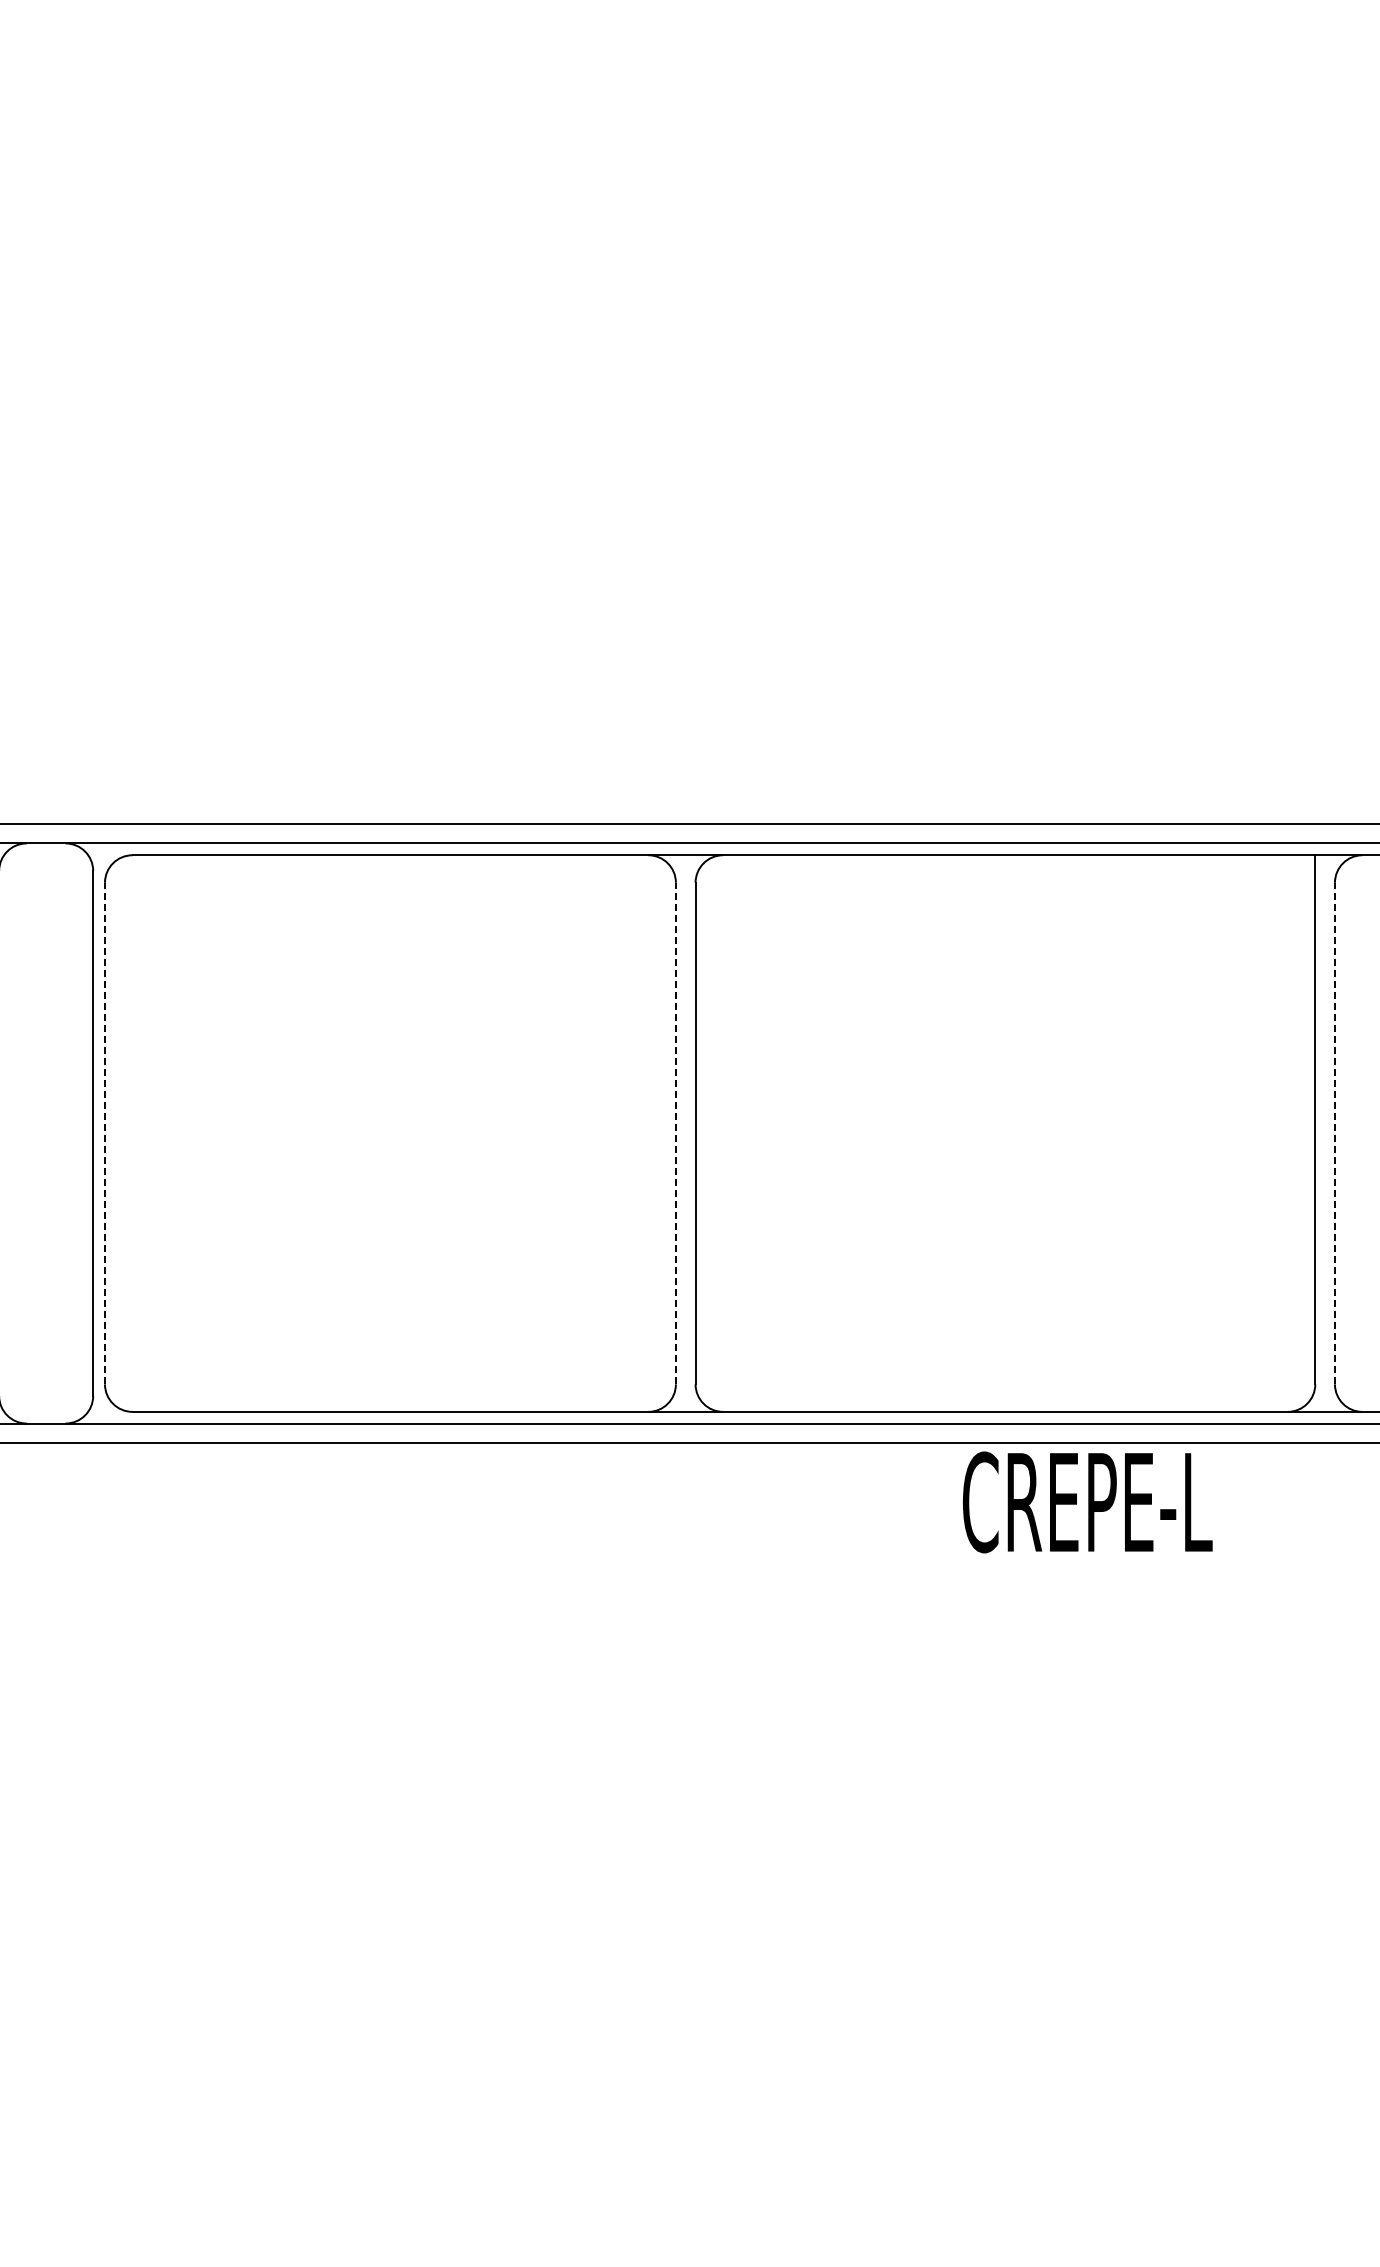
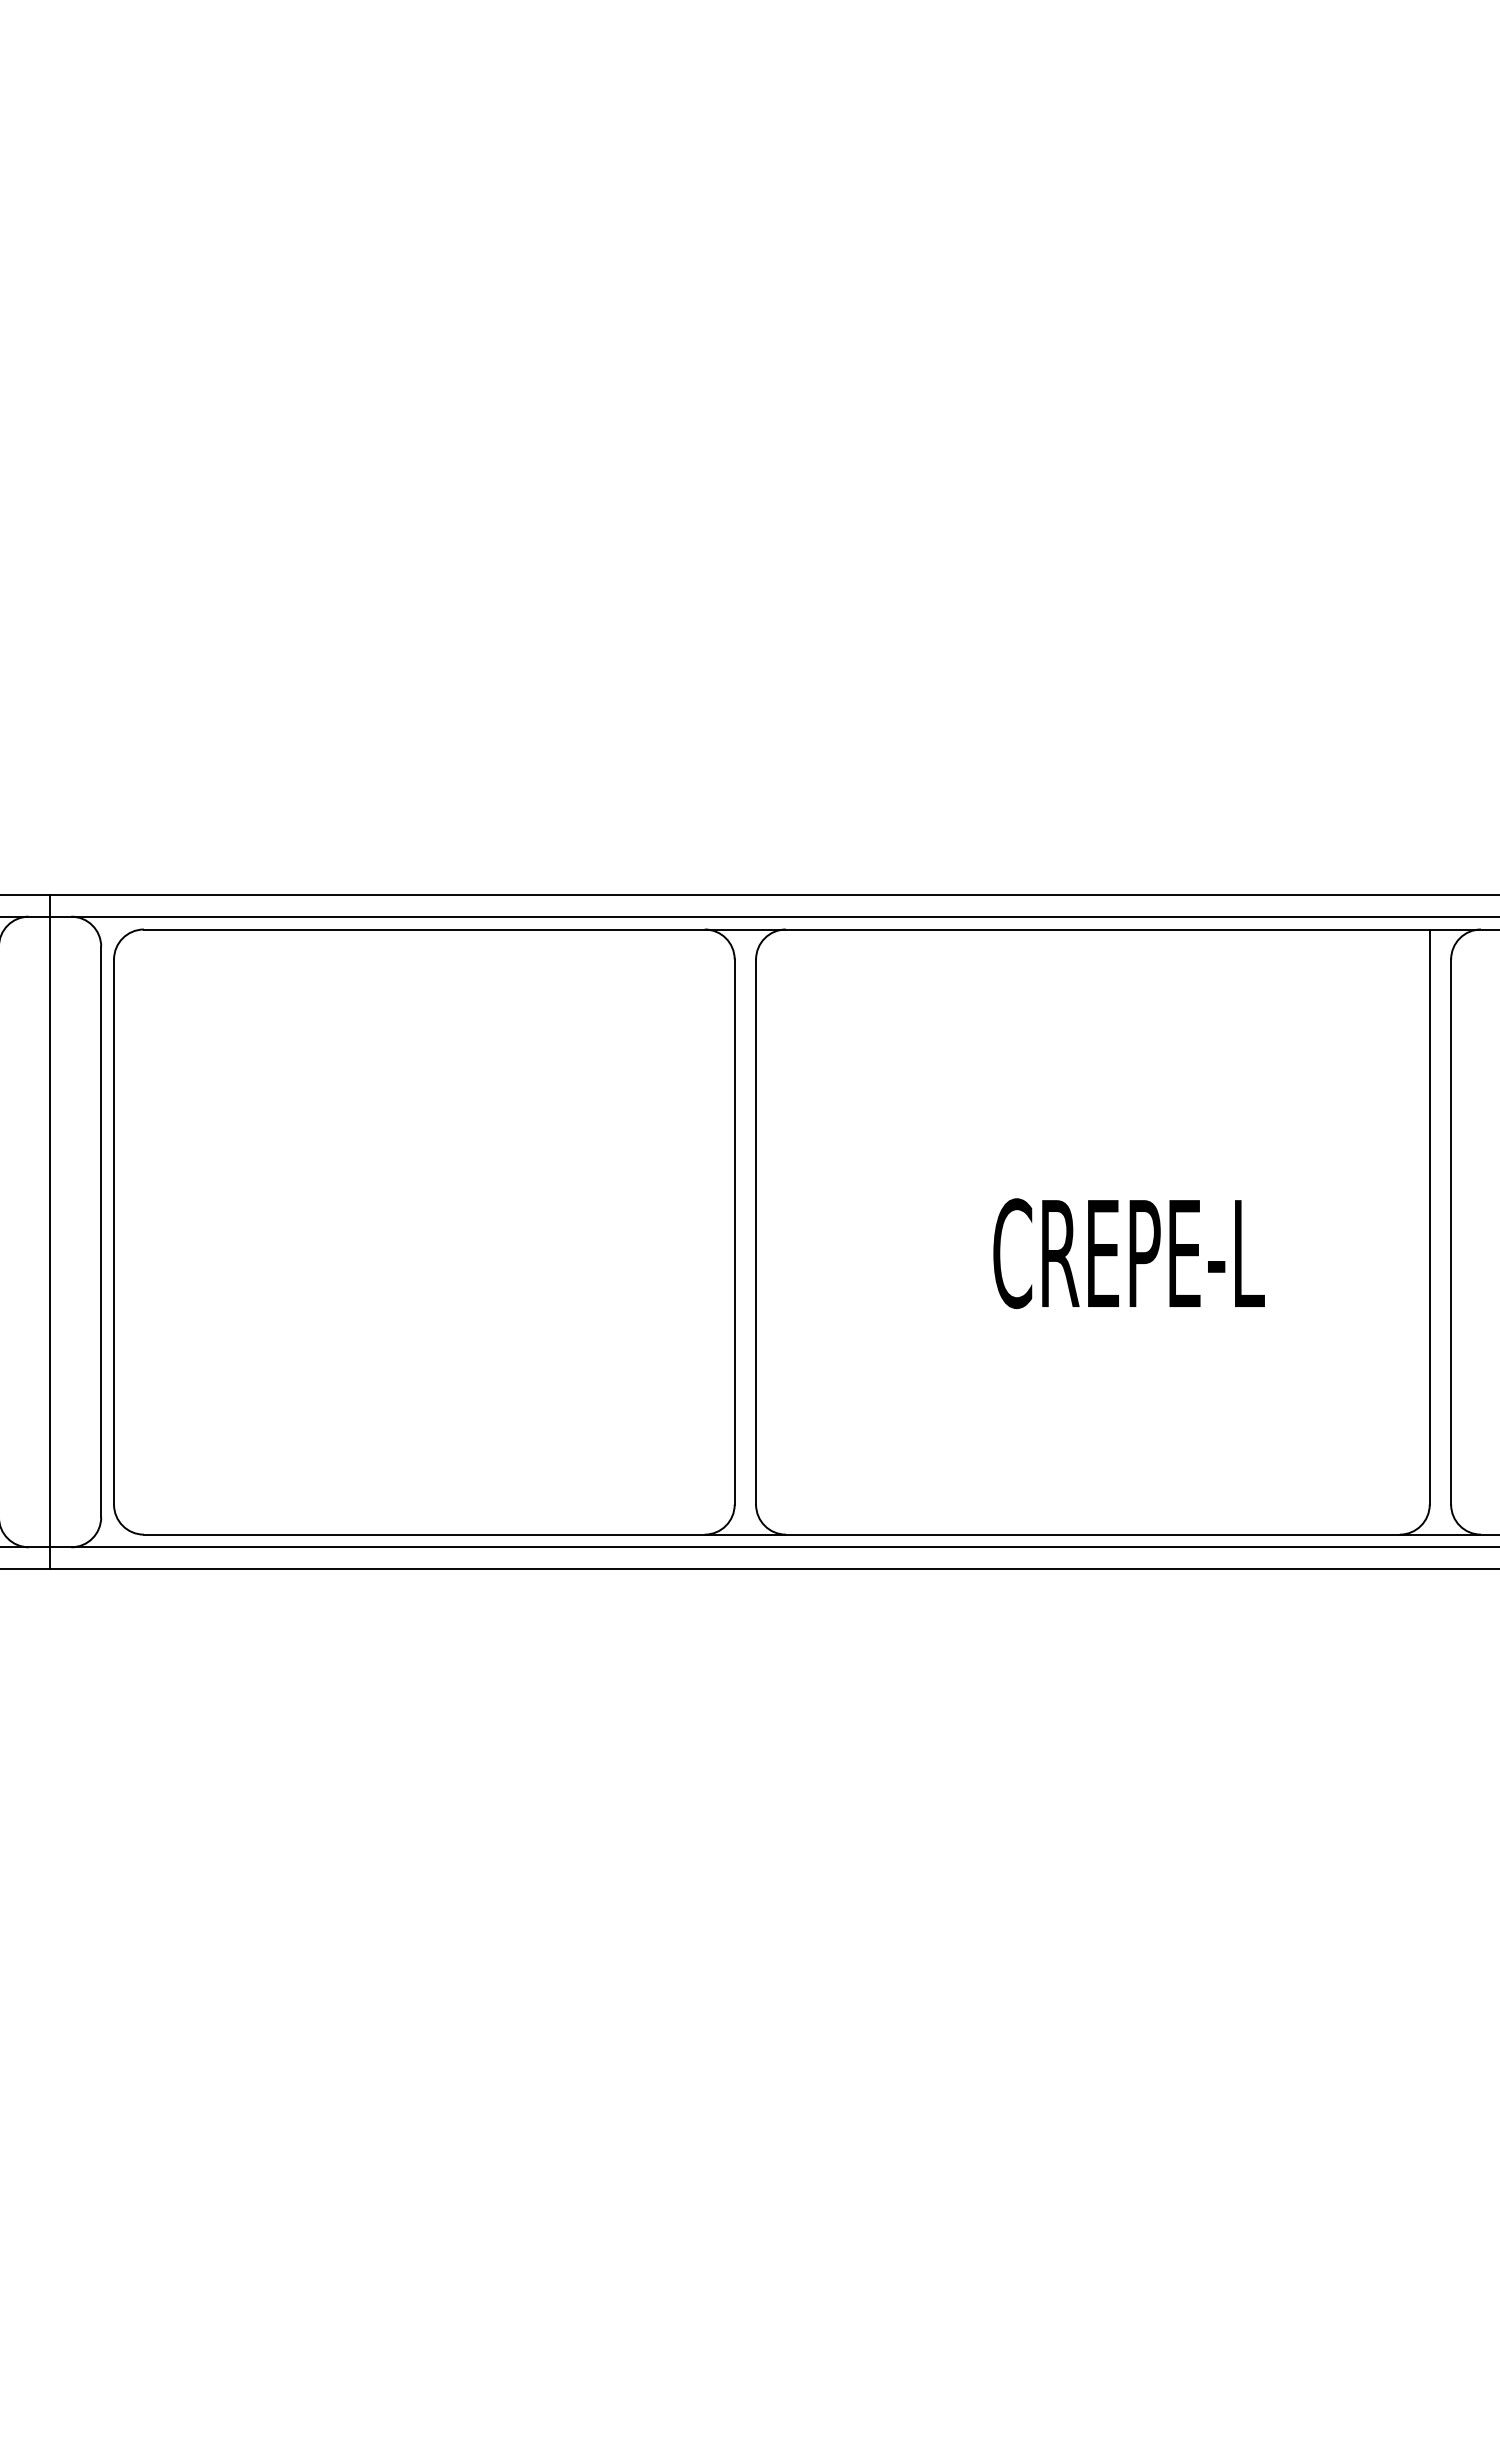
line: (46, 1133) -> (50, 1232), added
line: (105, 1133) -> (114, 1232), dashed -> solid
line: (675, 1133) -> (734, 1232), dashed -> solid
line: (1334, 1133) -> (1450, 1232), dashed -> solid
text: (1087, 1502) -> (1128, 1253), moved

